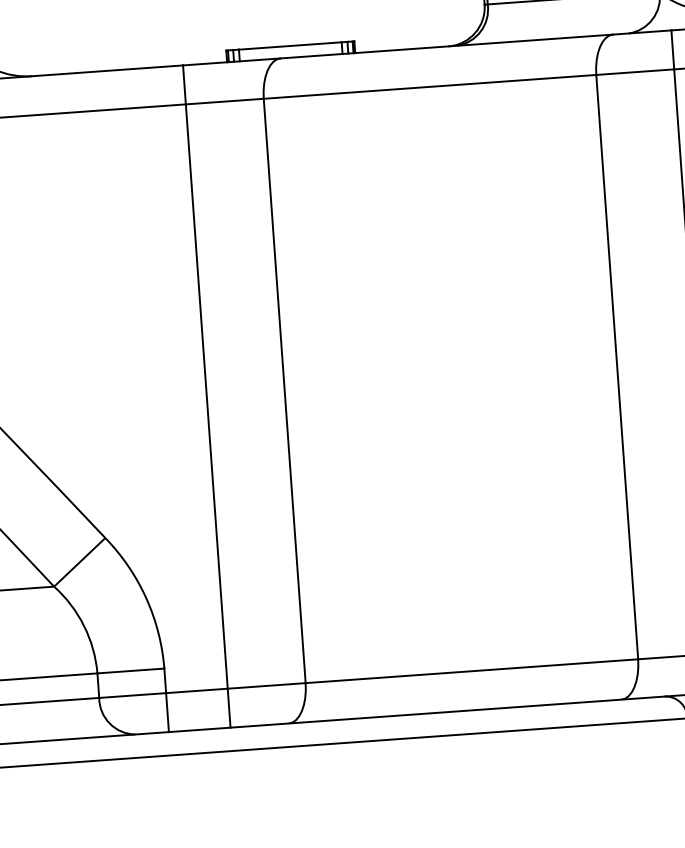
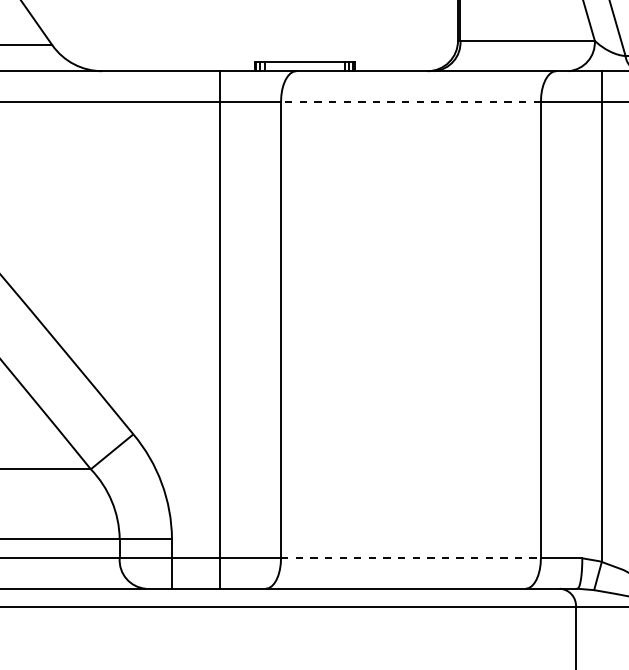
line: (429, 86) -> (410, 101), solid -> dashed
line: (471, 671) -> (410, 558), solid -> dashed

